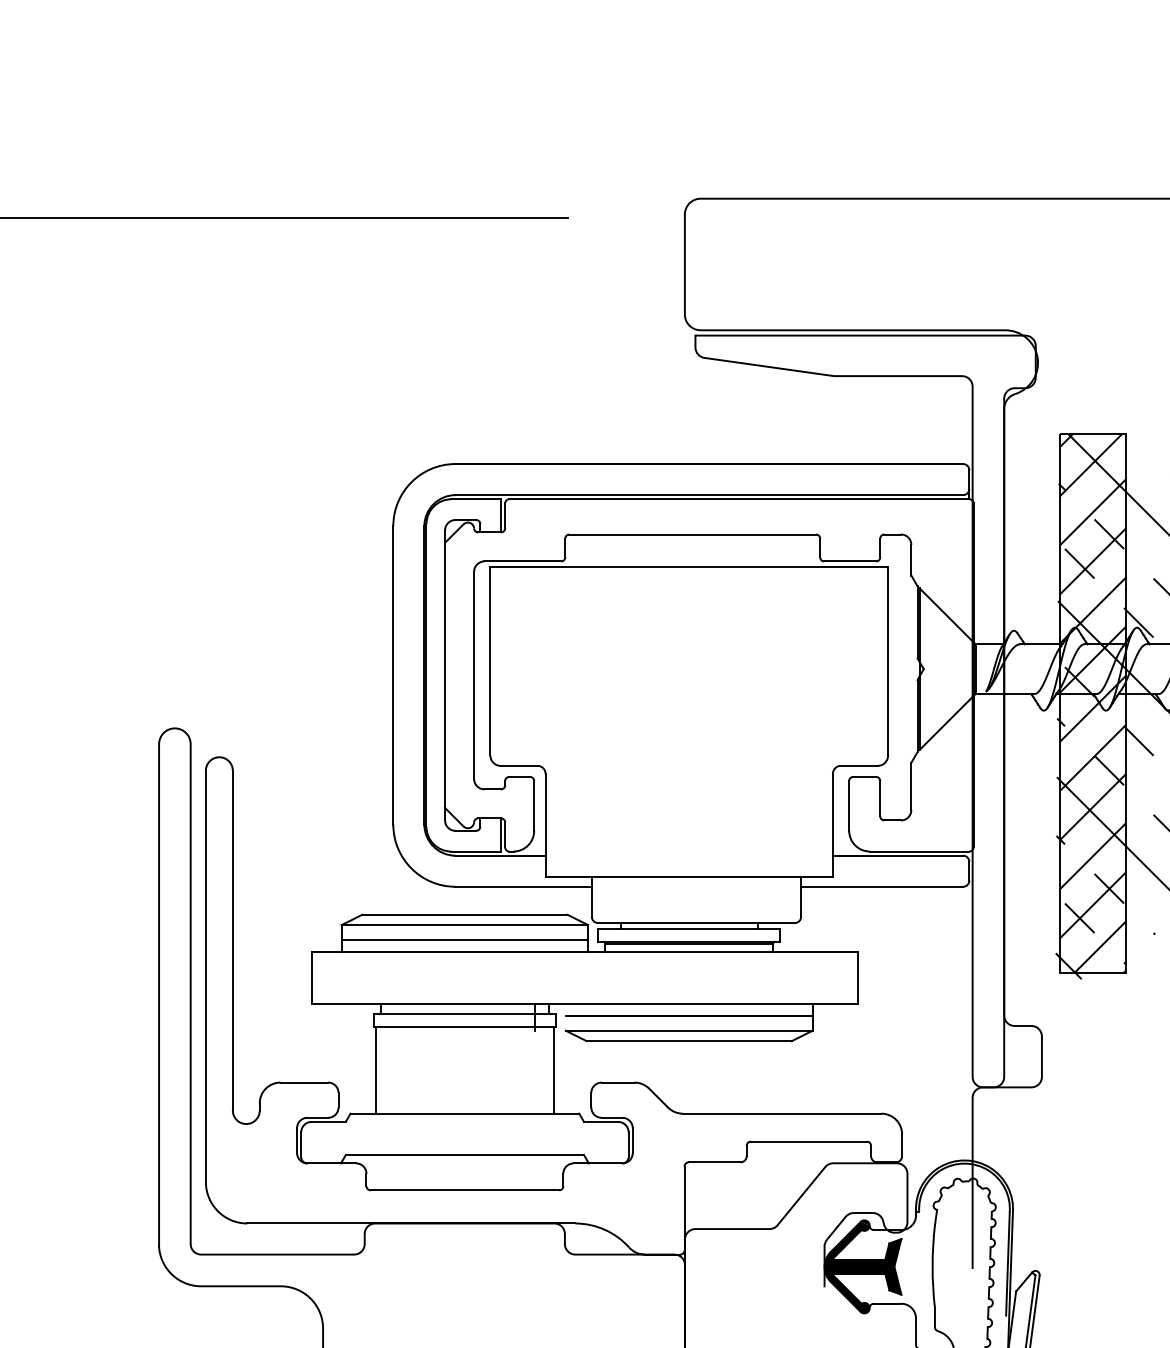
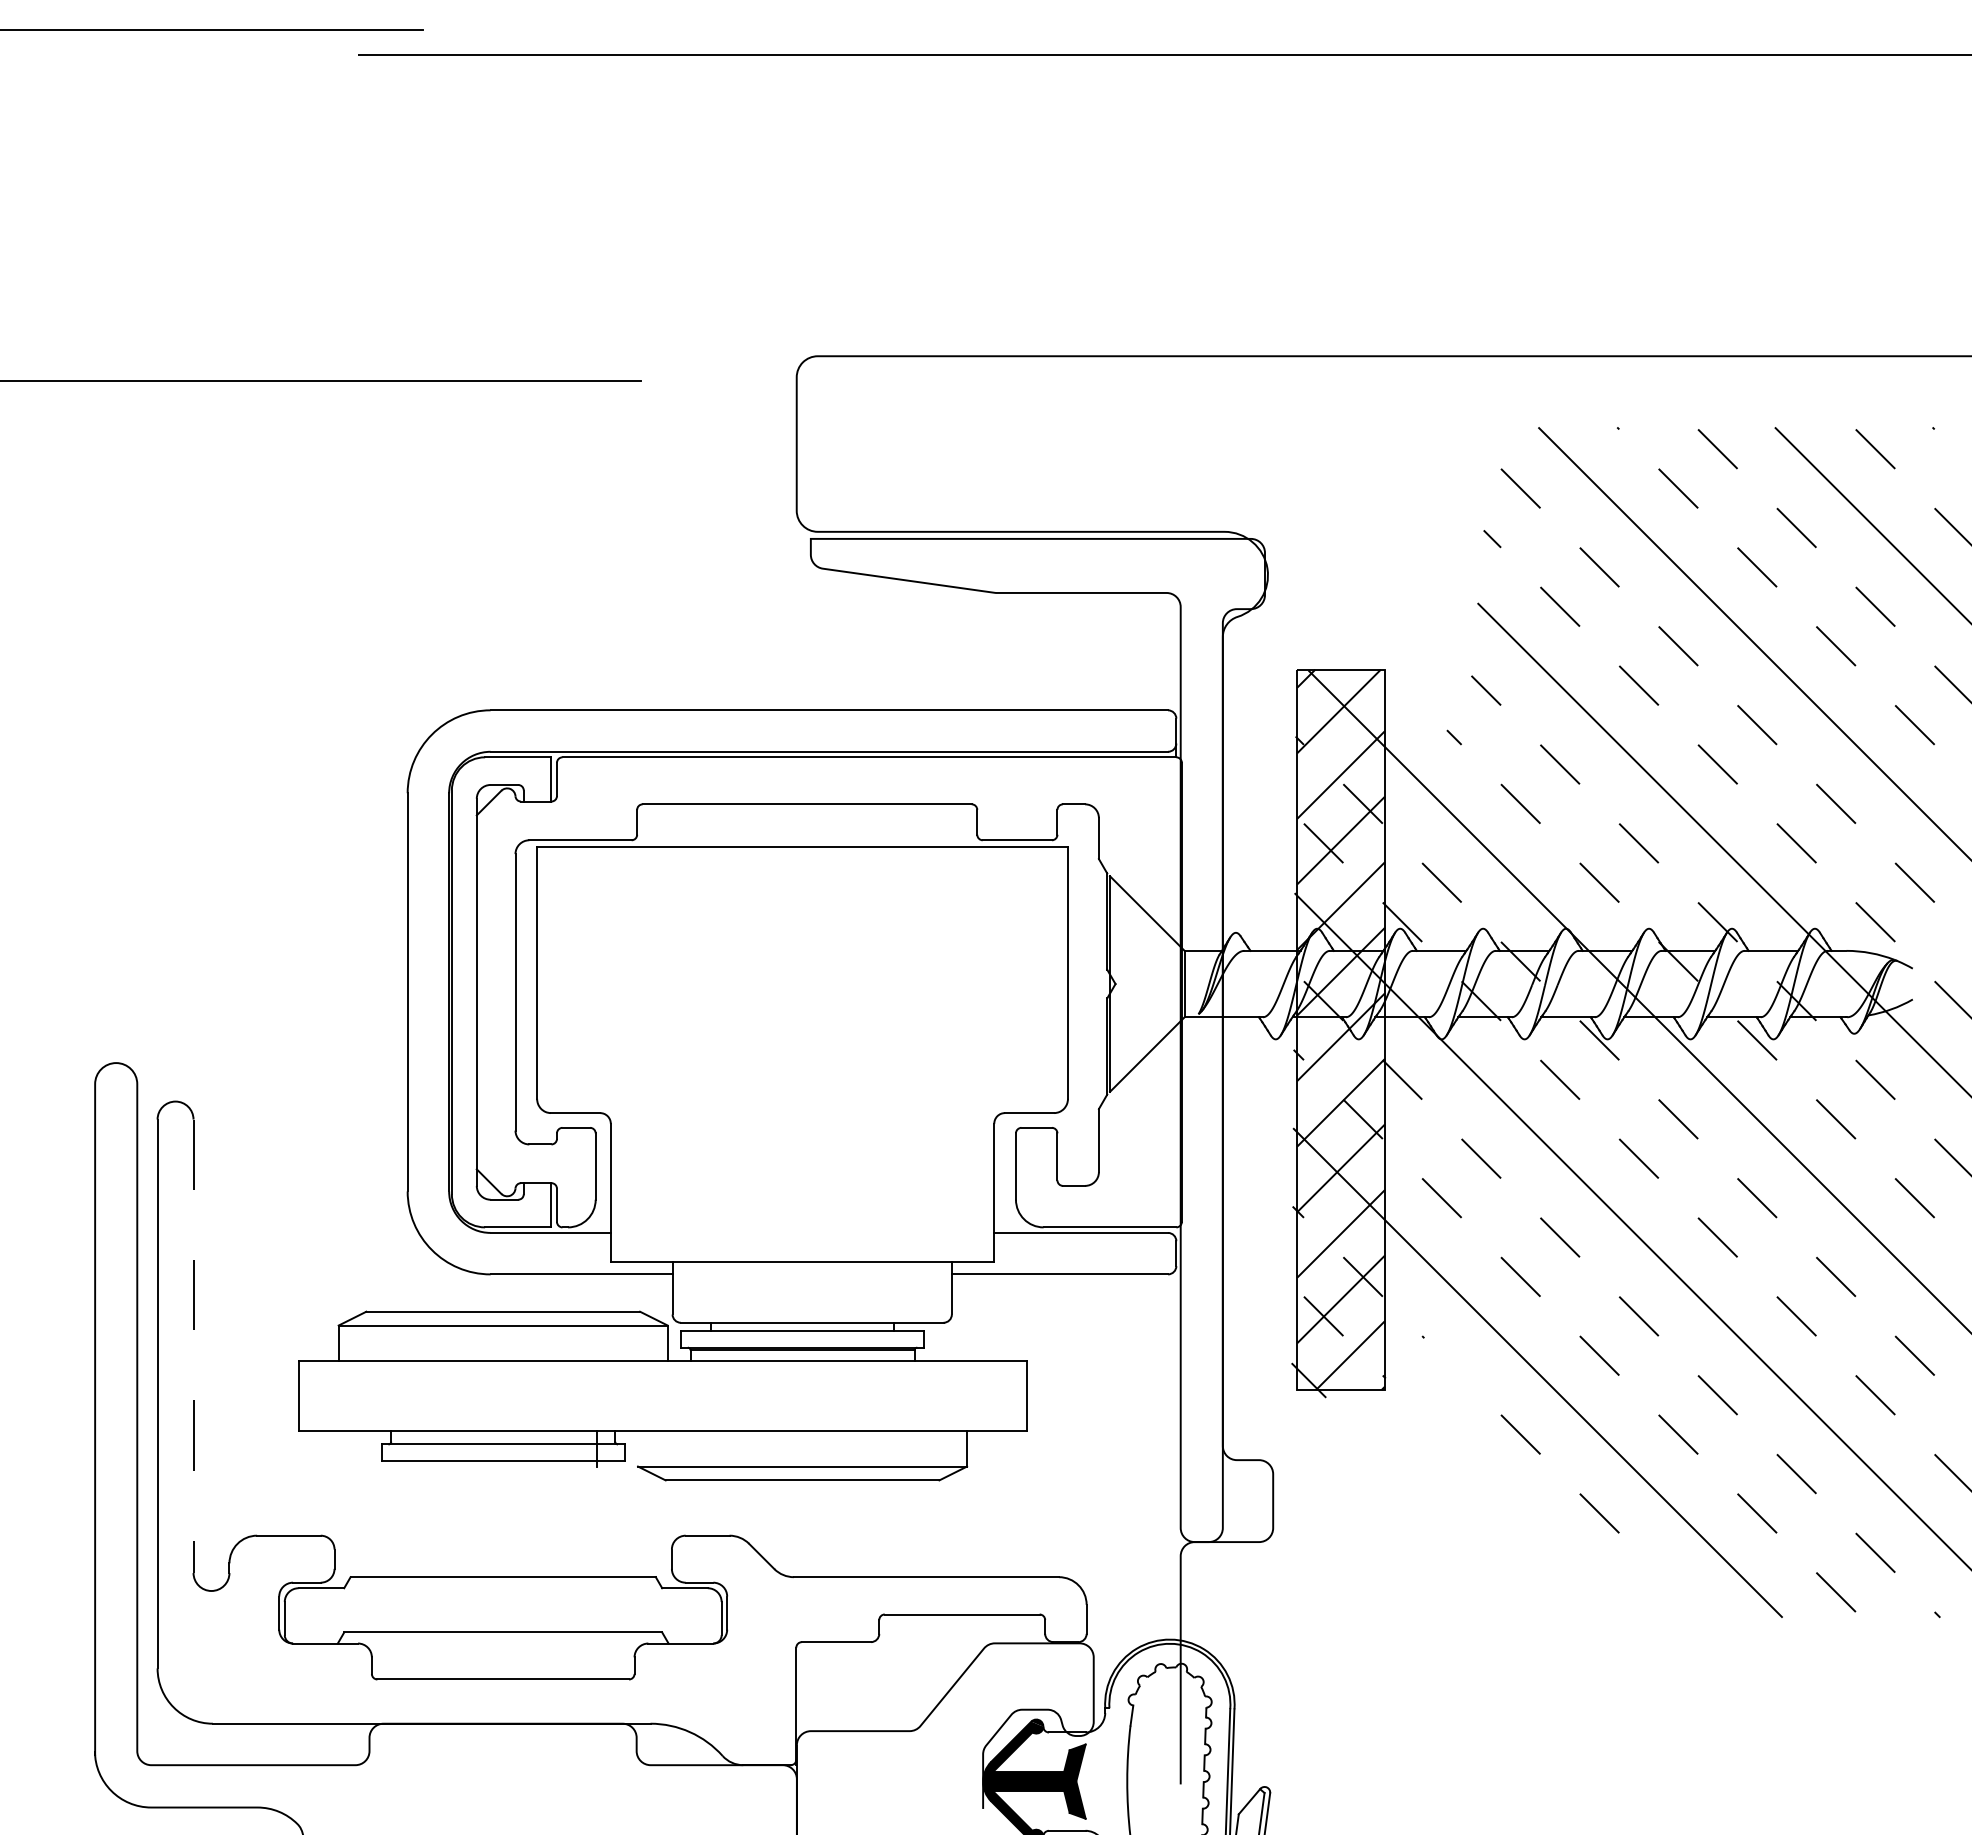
line: (464, 939) -> (502, 1344), removed
line: (232, 940) -> (193, 1346), solid -> dashed
line: (689, 1016) -> (802, 1447), removed
line: (375, 1070) -> (384, 1519), removed
line: (554, 1070) -> (622, 1519), removed

